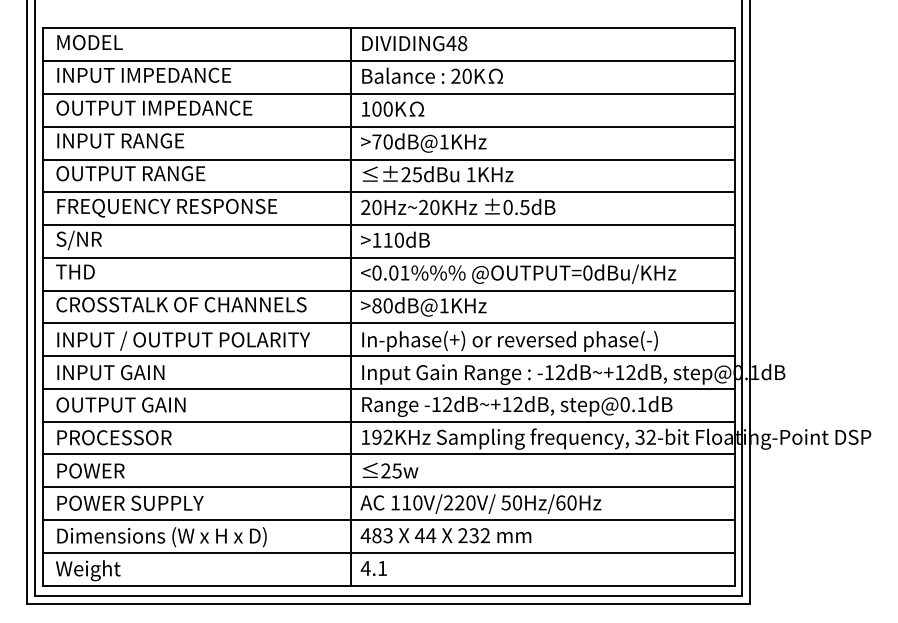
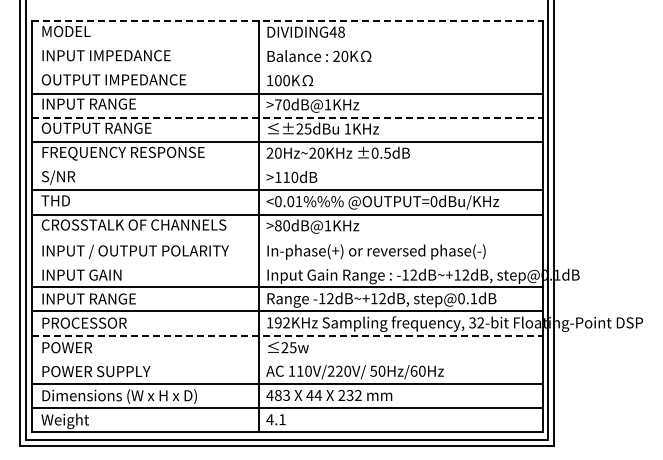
line: (389, 29) -> (287, 21), solid -> dashed
line: (388, 61) -> (286, 45), removed
line: (388, 94) -> (286, 69), removed
line: (389, 159) -> (287, 117), solid -> dashed
line: (388, 225) -> (286, 166), removed
line: (388, 323) -> (286, 238), removed
line: (388, 355) -> (286, 262), removed
text: (119, 404) -> (88, 298), OUTPUT GAIN -> INPUT RANGE
line: (389, 454) -> (287, 335), solid -> dashed
line: (388, 486) -> (286, 359), removed

